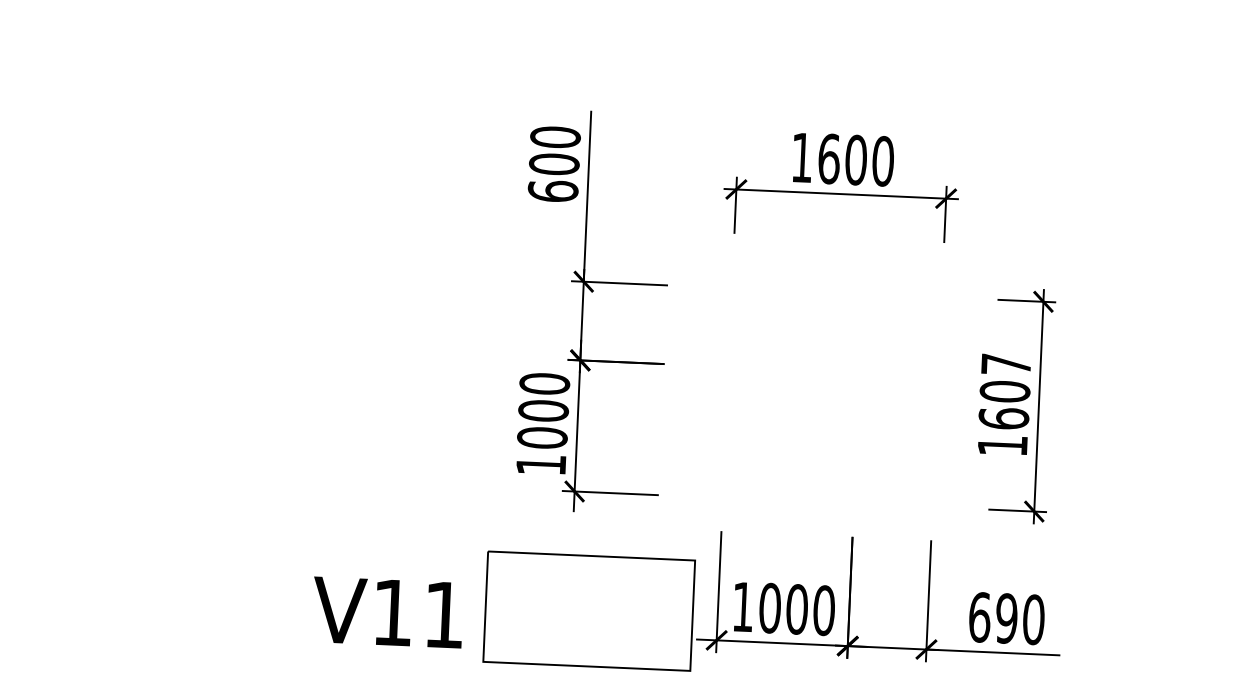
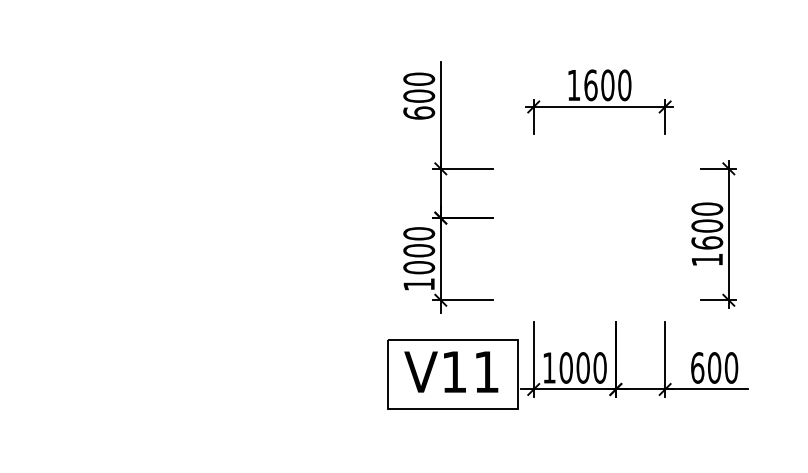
text: (1006, 363) -> (707, 208), 1607 -> 1600
text: (388, 611) -> (451, 371), moved
text: (1006, 617) -> (714, 367), 690 -> 600

